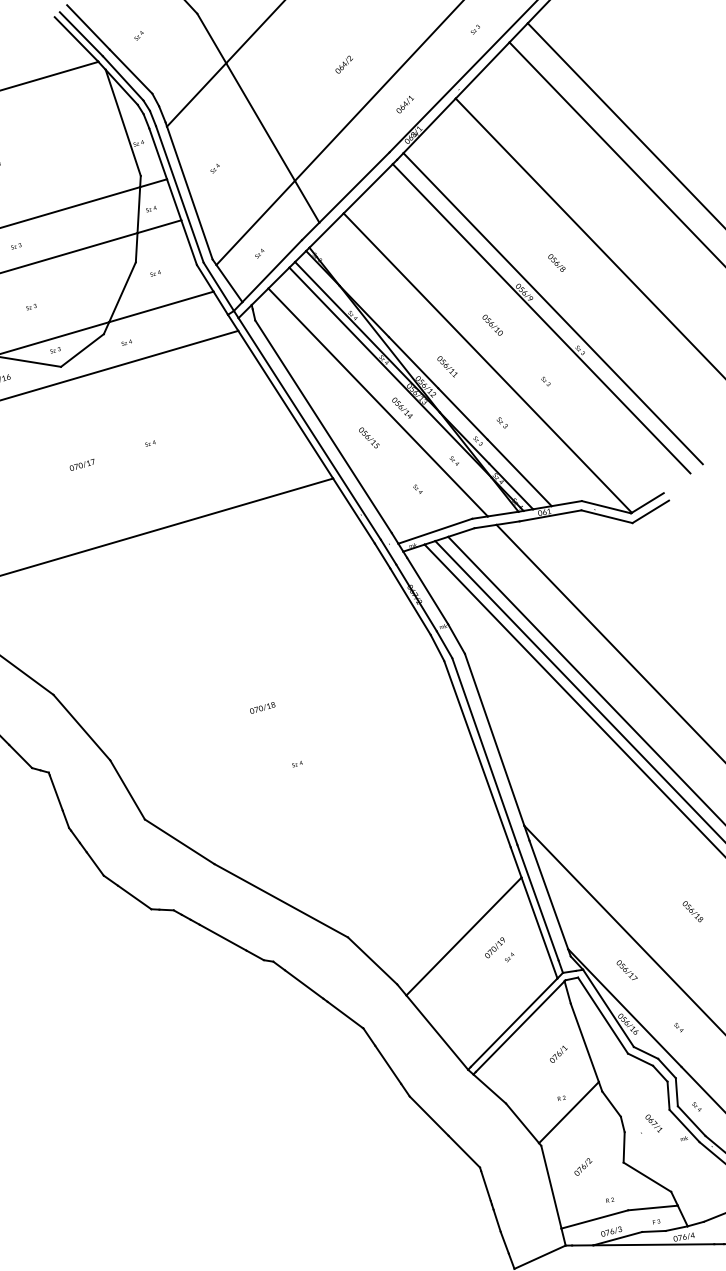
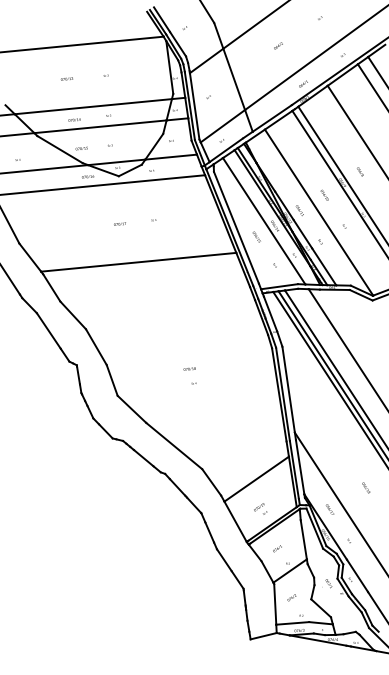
text: (344, 63) -> (278, 45), moved
text: (261, 706) -> (189, 368), moved
text: (498, 949) -> (260, 508), moved
text: (558, 1053) -> (277, 548), moved

